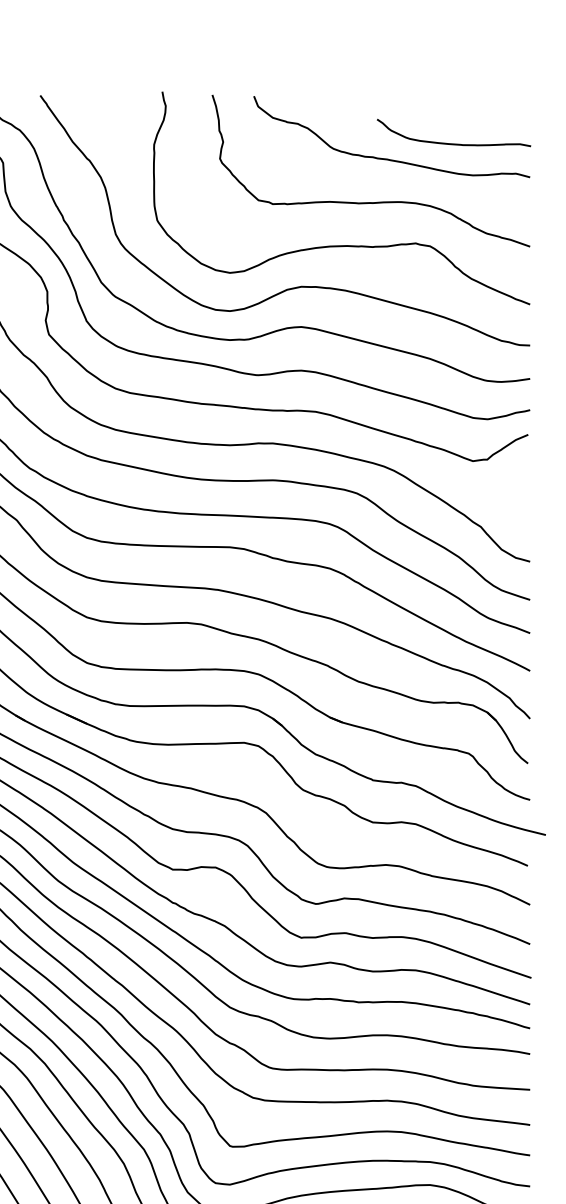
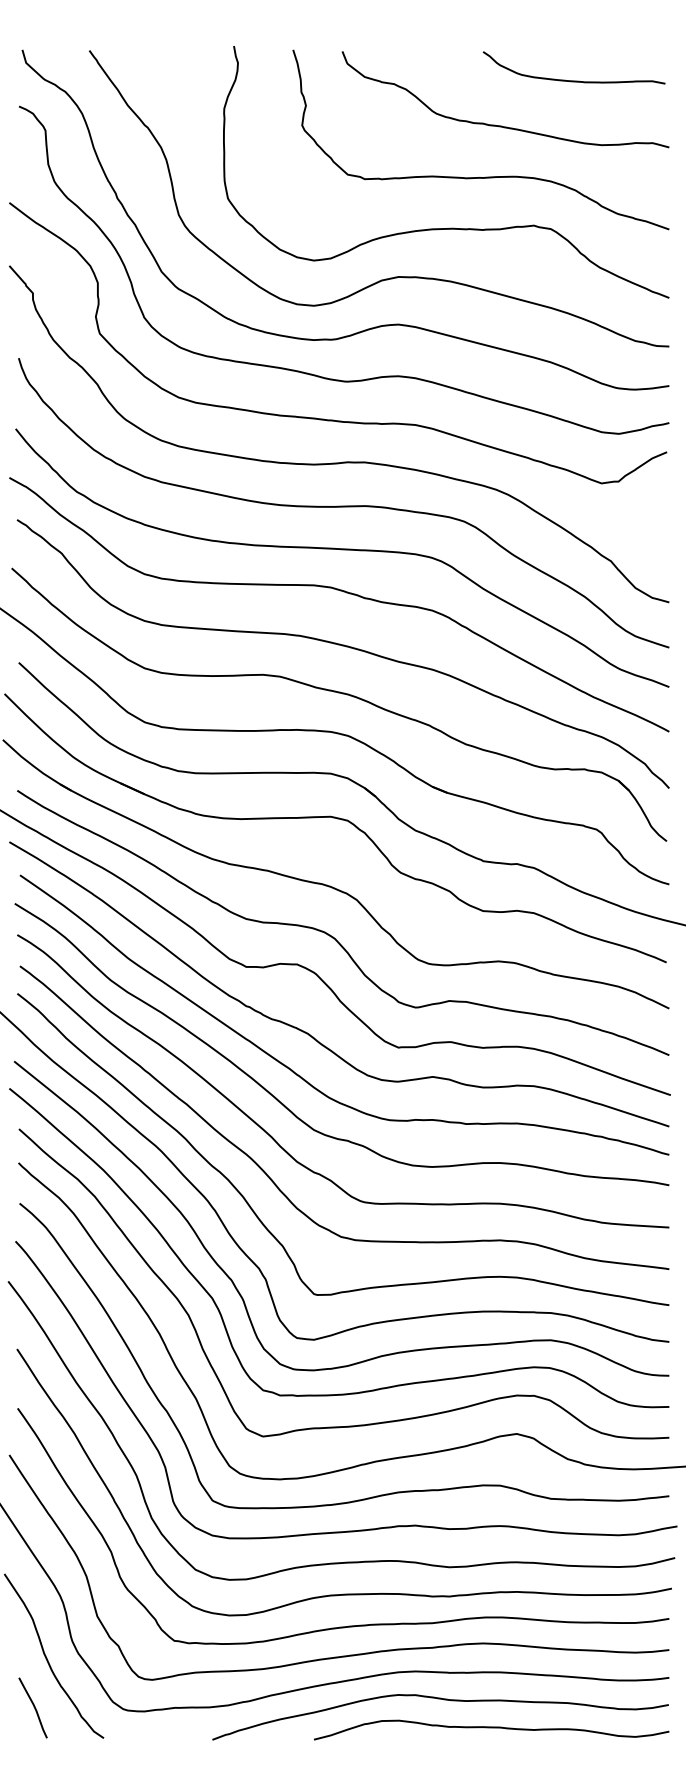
curve: (453, 143) -> (573, 80), moved

